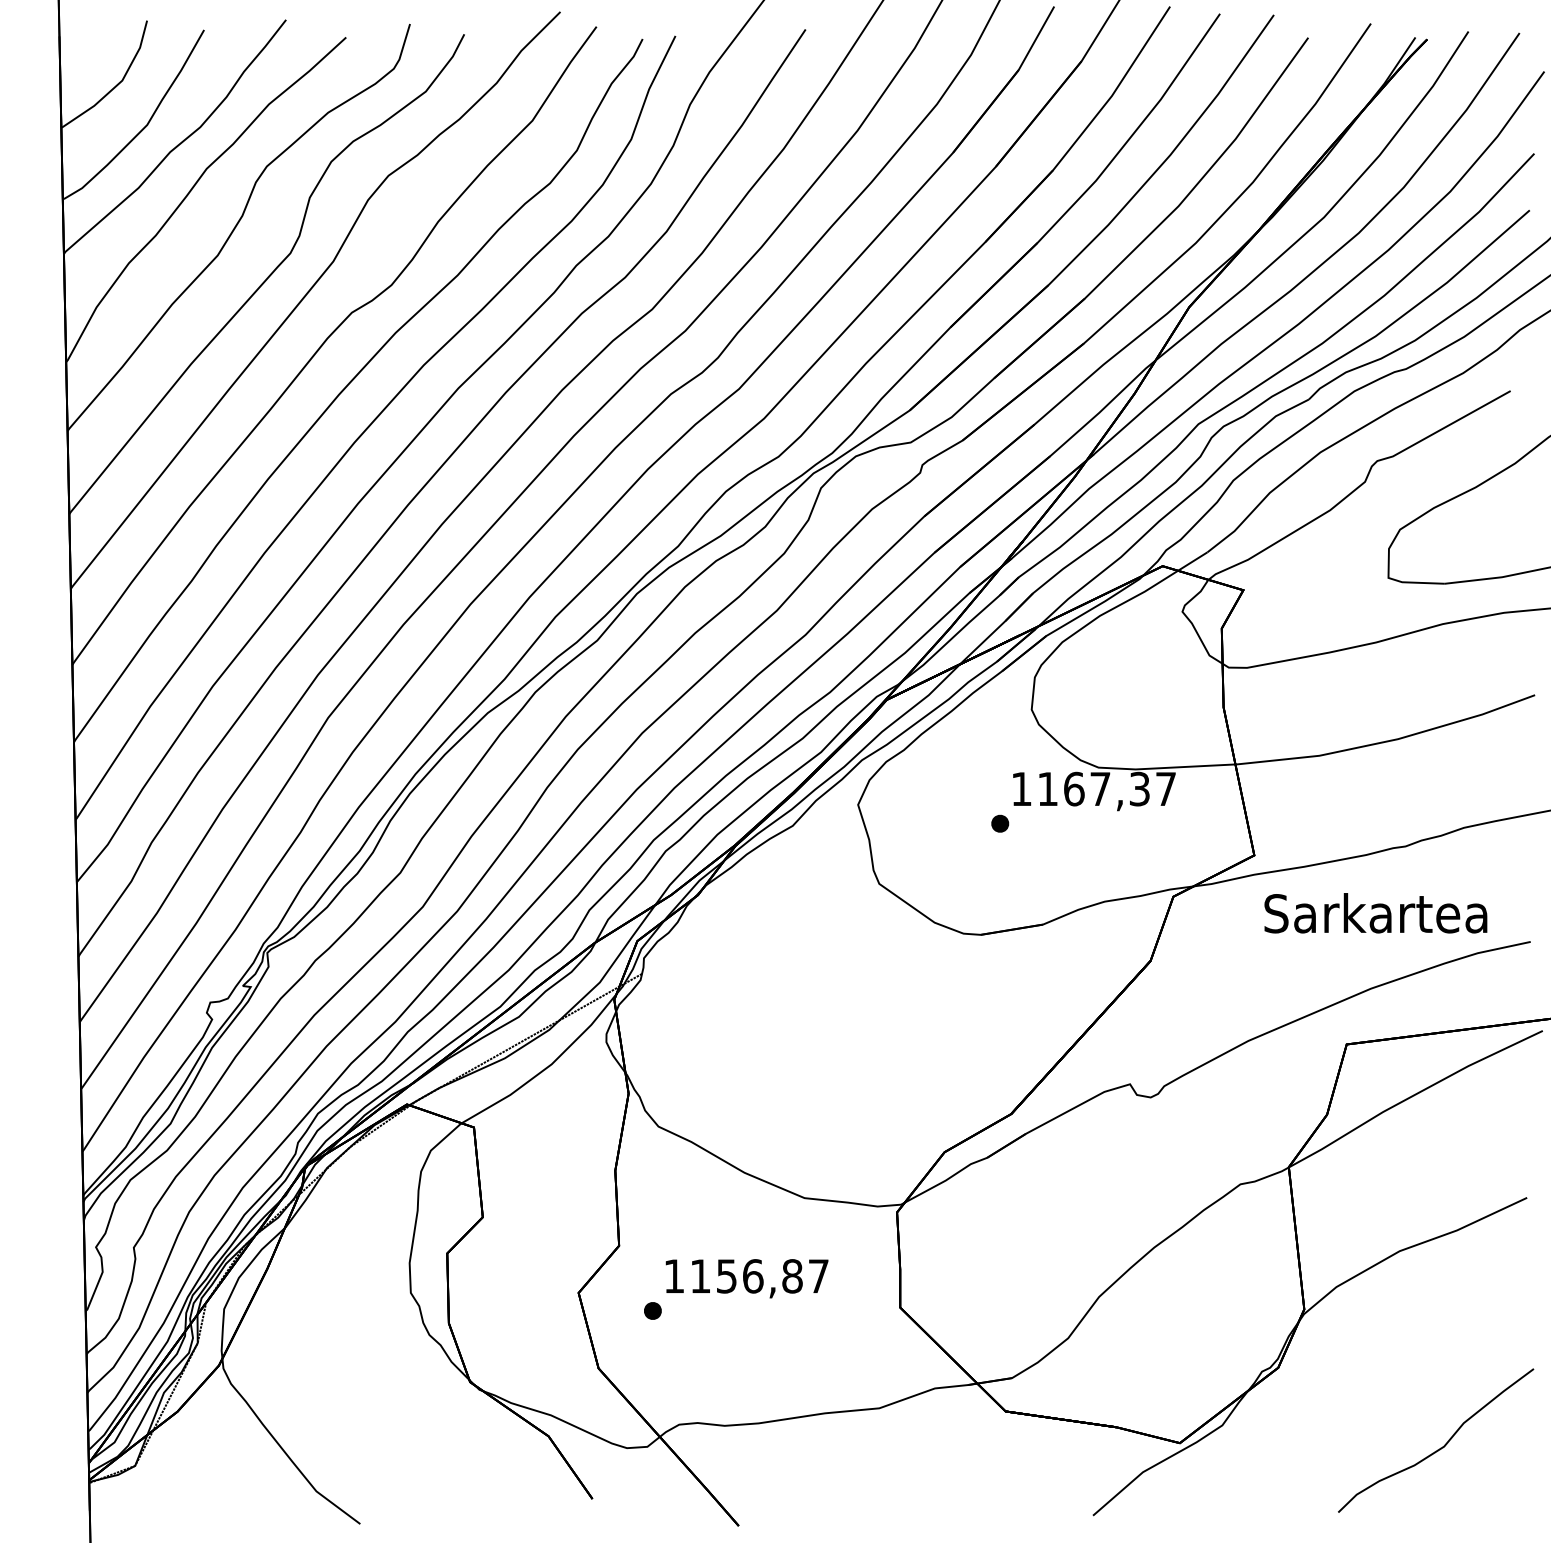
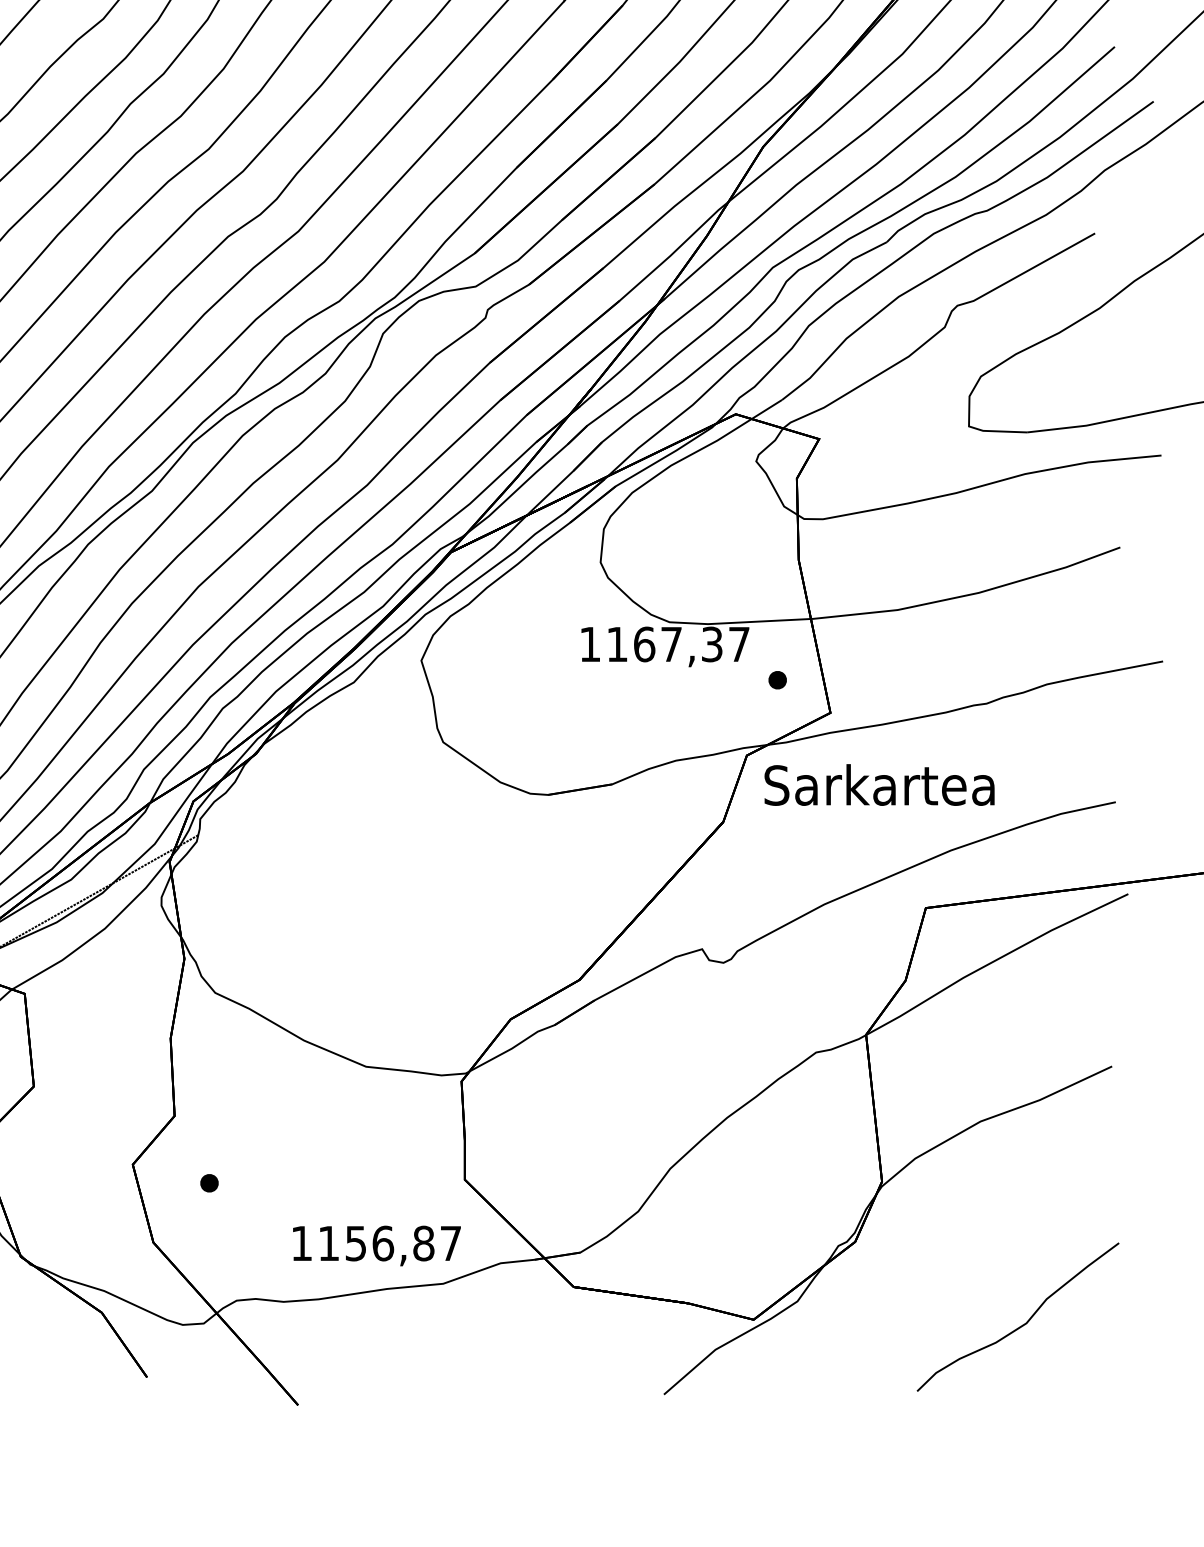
part: (1000, 823) -> (777, 679), moved
text: (1375, 913) -> (879, 785), moved
text: (746, 1278) -> (376, 1245), moved

